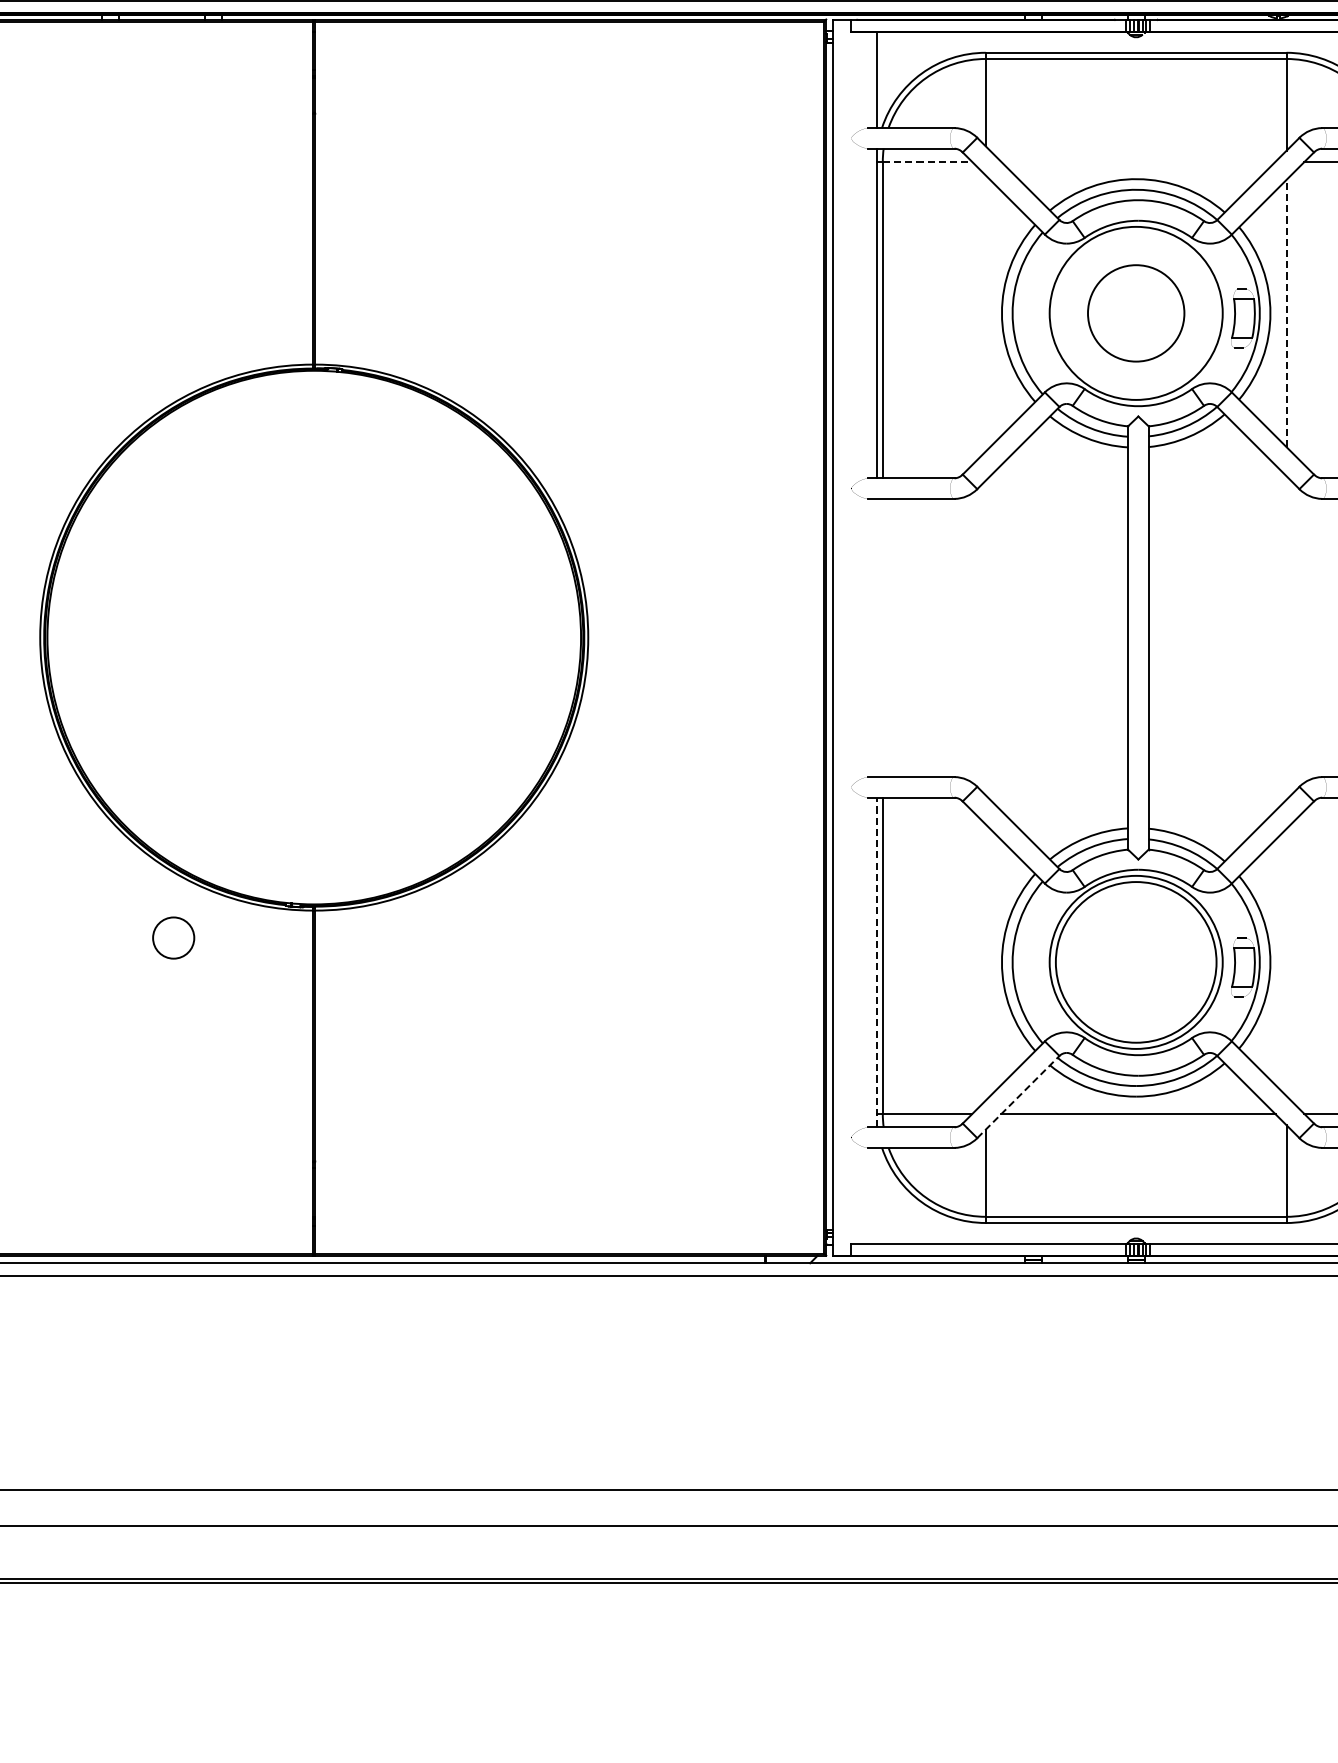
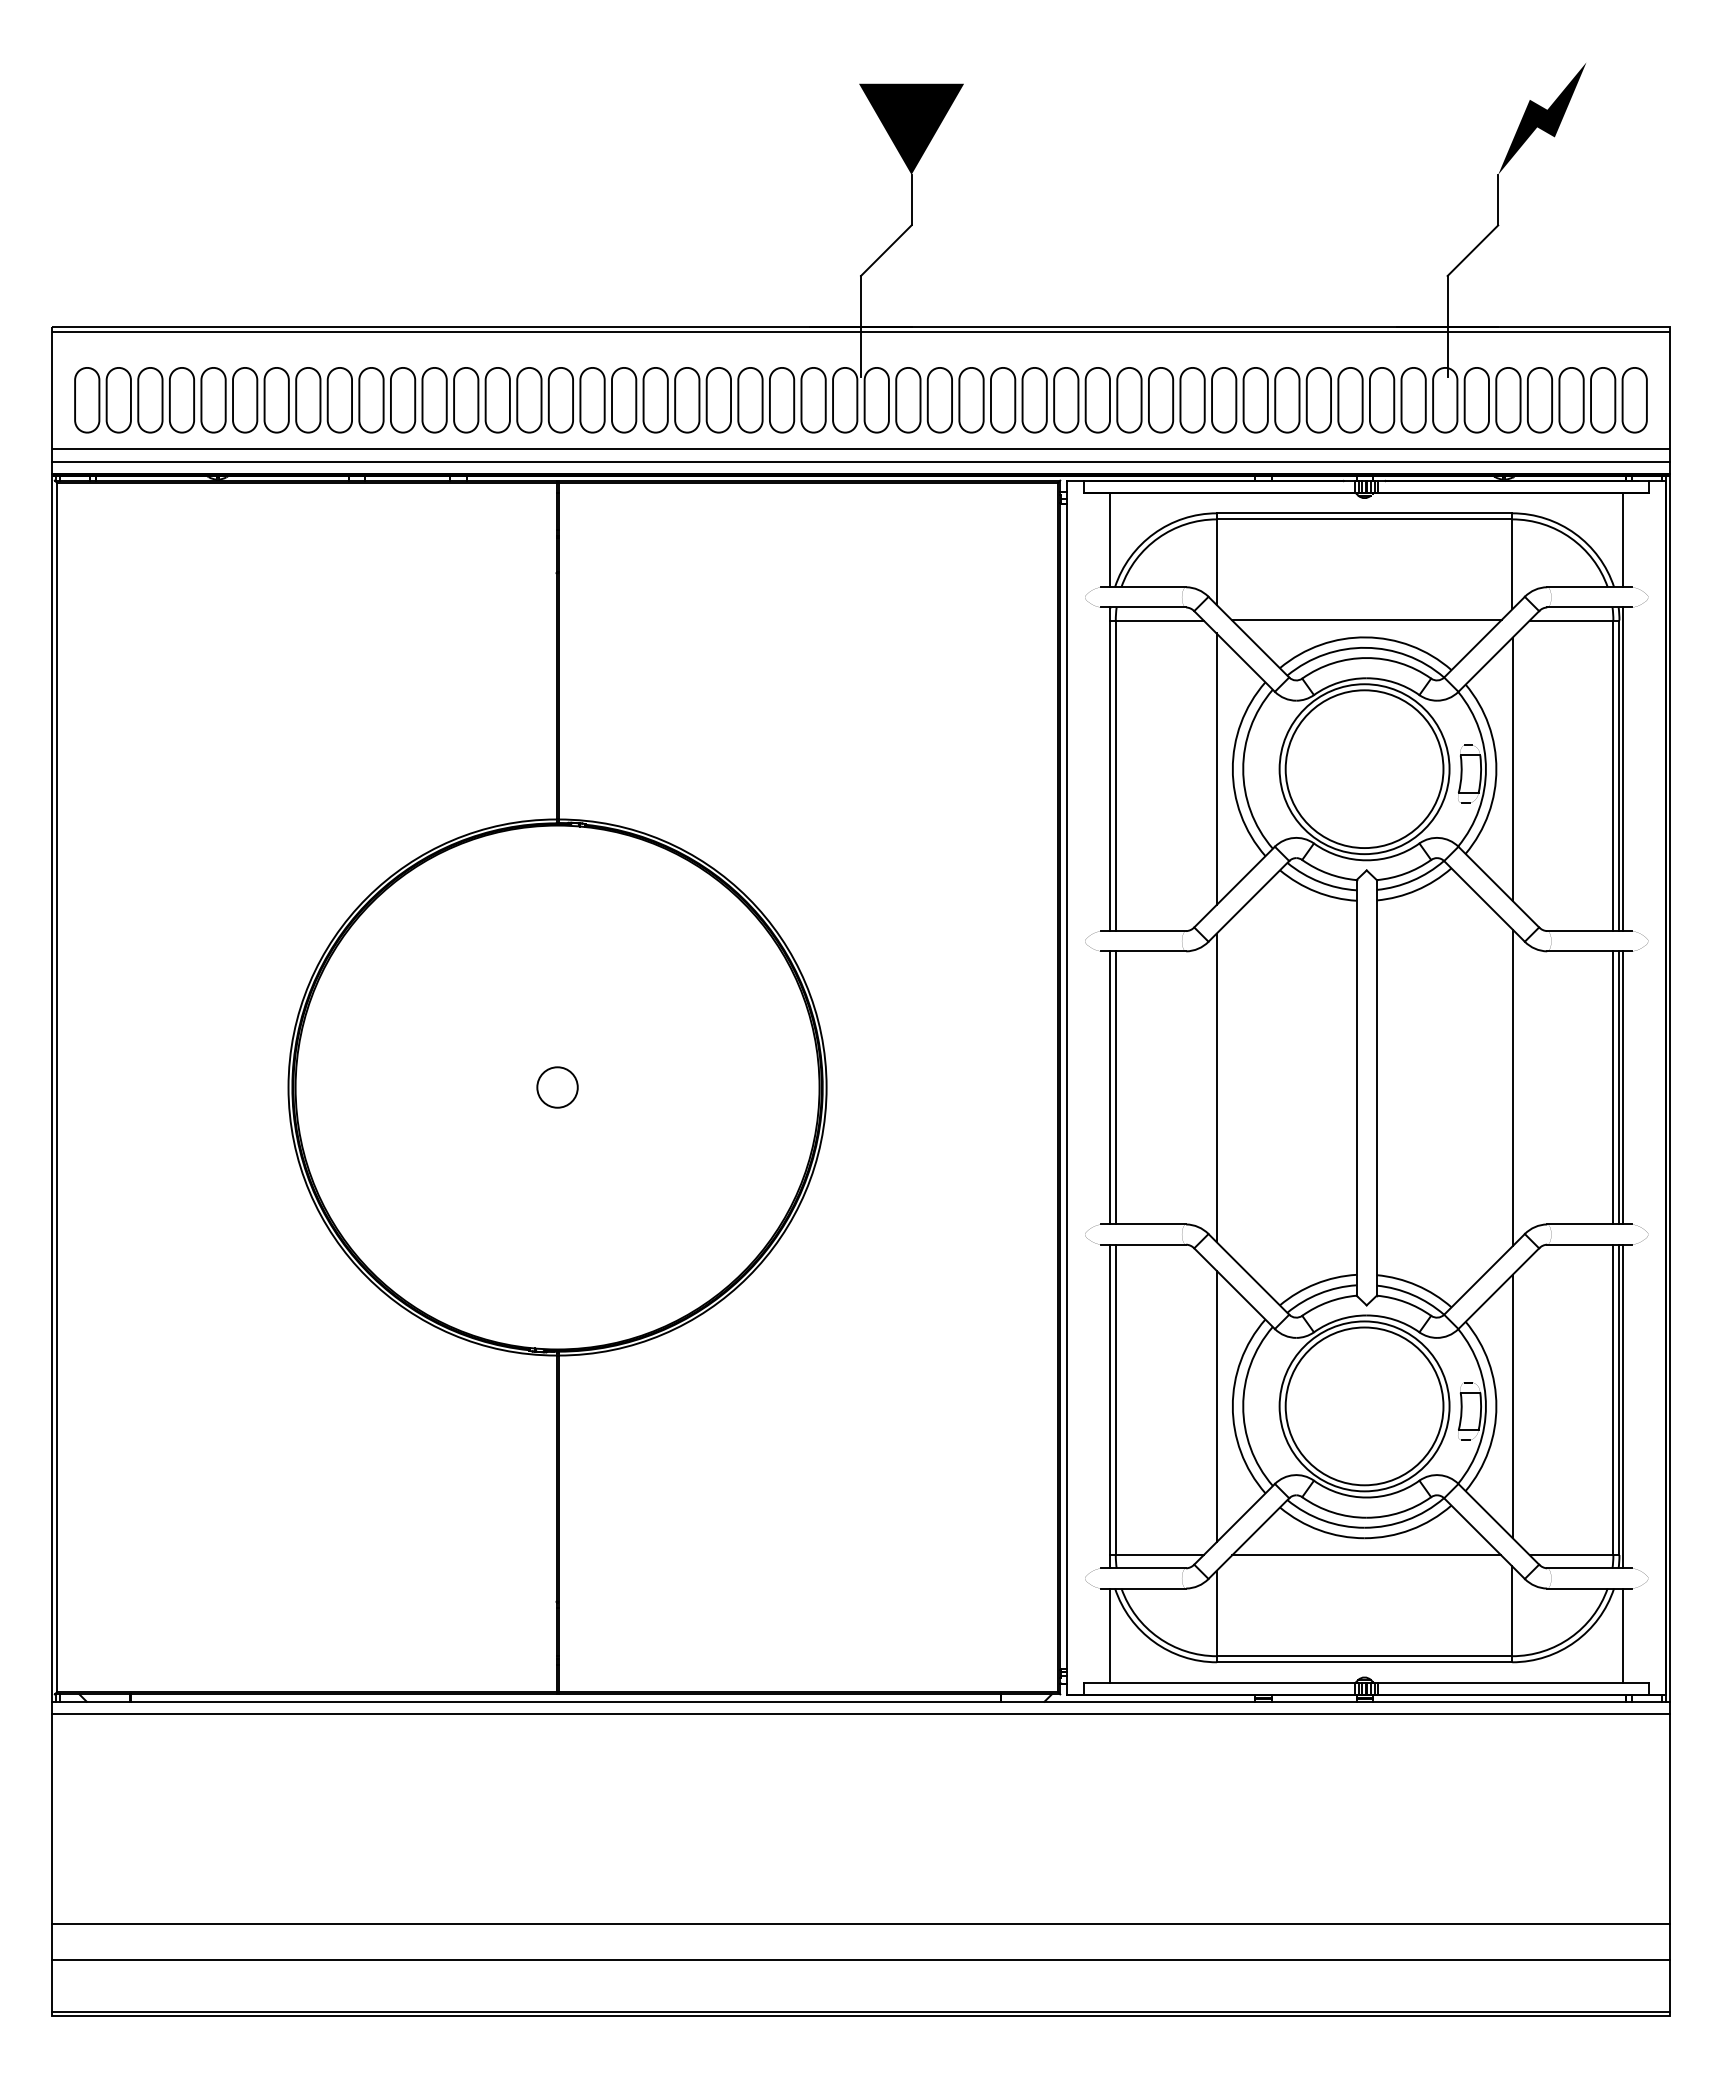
line: (927, 161) -> (1159, 620), dashed -> solid
line: (1138, 161) -> (1366, 620), added
line: (985, 313) -> (1216, 769), added
circle: (1136, 313) -> (1364, 769), size x1.67
line: (1286, 313) -> (1512, 769), dashed -> solid
line: (877, 637) -> (1110, 1087), added
line: (882, 637) -> (1115, 1087), added
line: (985, 637) -> (1216, 1087), added
line: (1286, 637) -> (1512, 1087), added
circle: (173, 938) -> (557, 1087), moved
line: (877, 962) -> (1110, 1406), dashed -> solid
line: (985, 962) -> (1216, 1406), added
line: (1286, 962) -> (1512, 1406), added
line: (1018, 1096) -> (1249, 1538), dashed -> solid
line: (877, 1195) -> (1110, 1635), added

